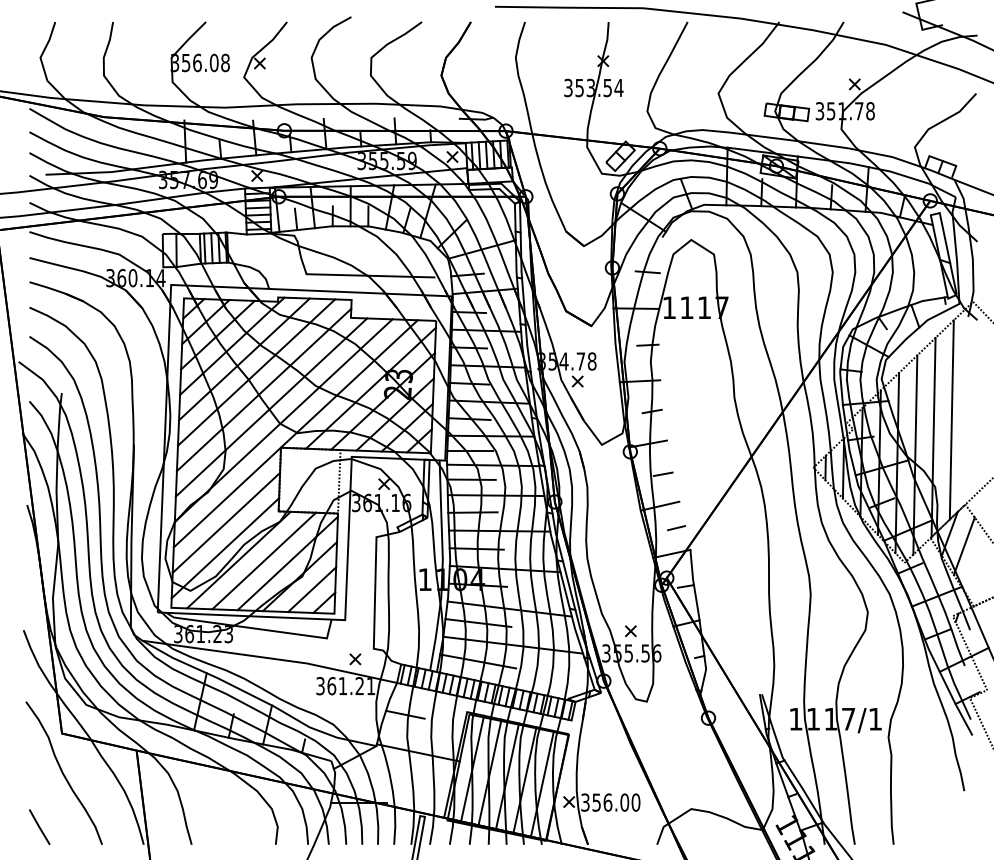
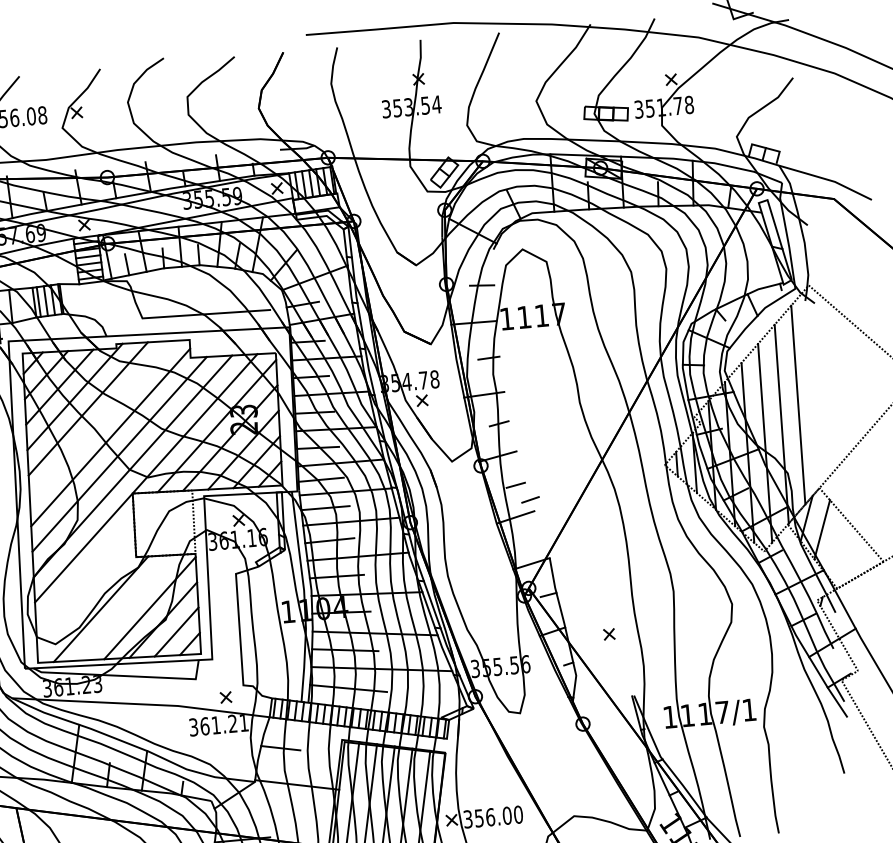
line: (256, 372) -> (101, 420), removed
line: (226, 522) -> (85, 572), removed
line: (676, 528) -> (530, 500), moved
line: (225, 548) -> (86, 598), removed
line: (264, 560) -> (126, 607), removed
part: (630, 631) -> (609, 634), moved

